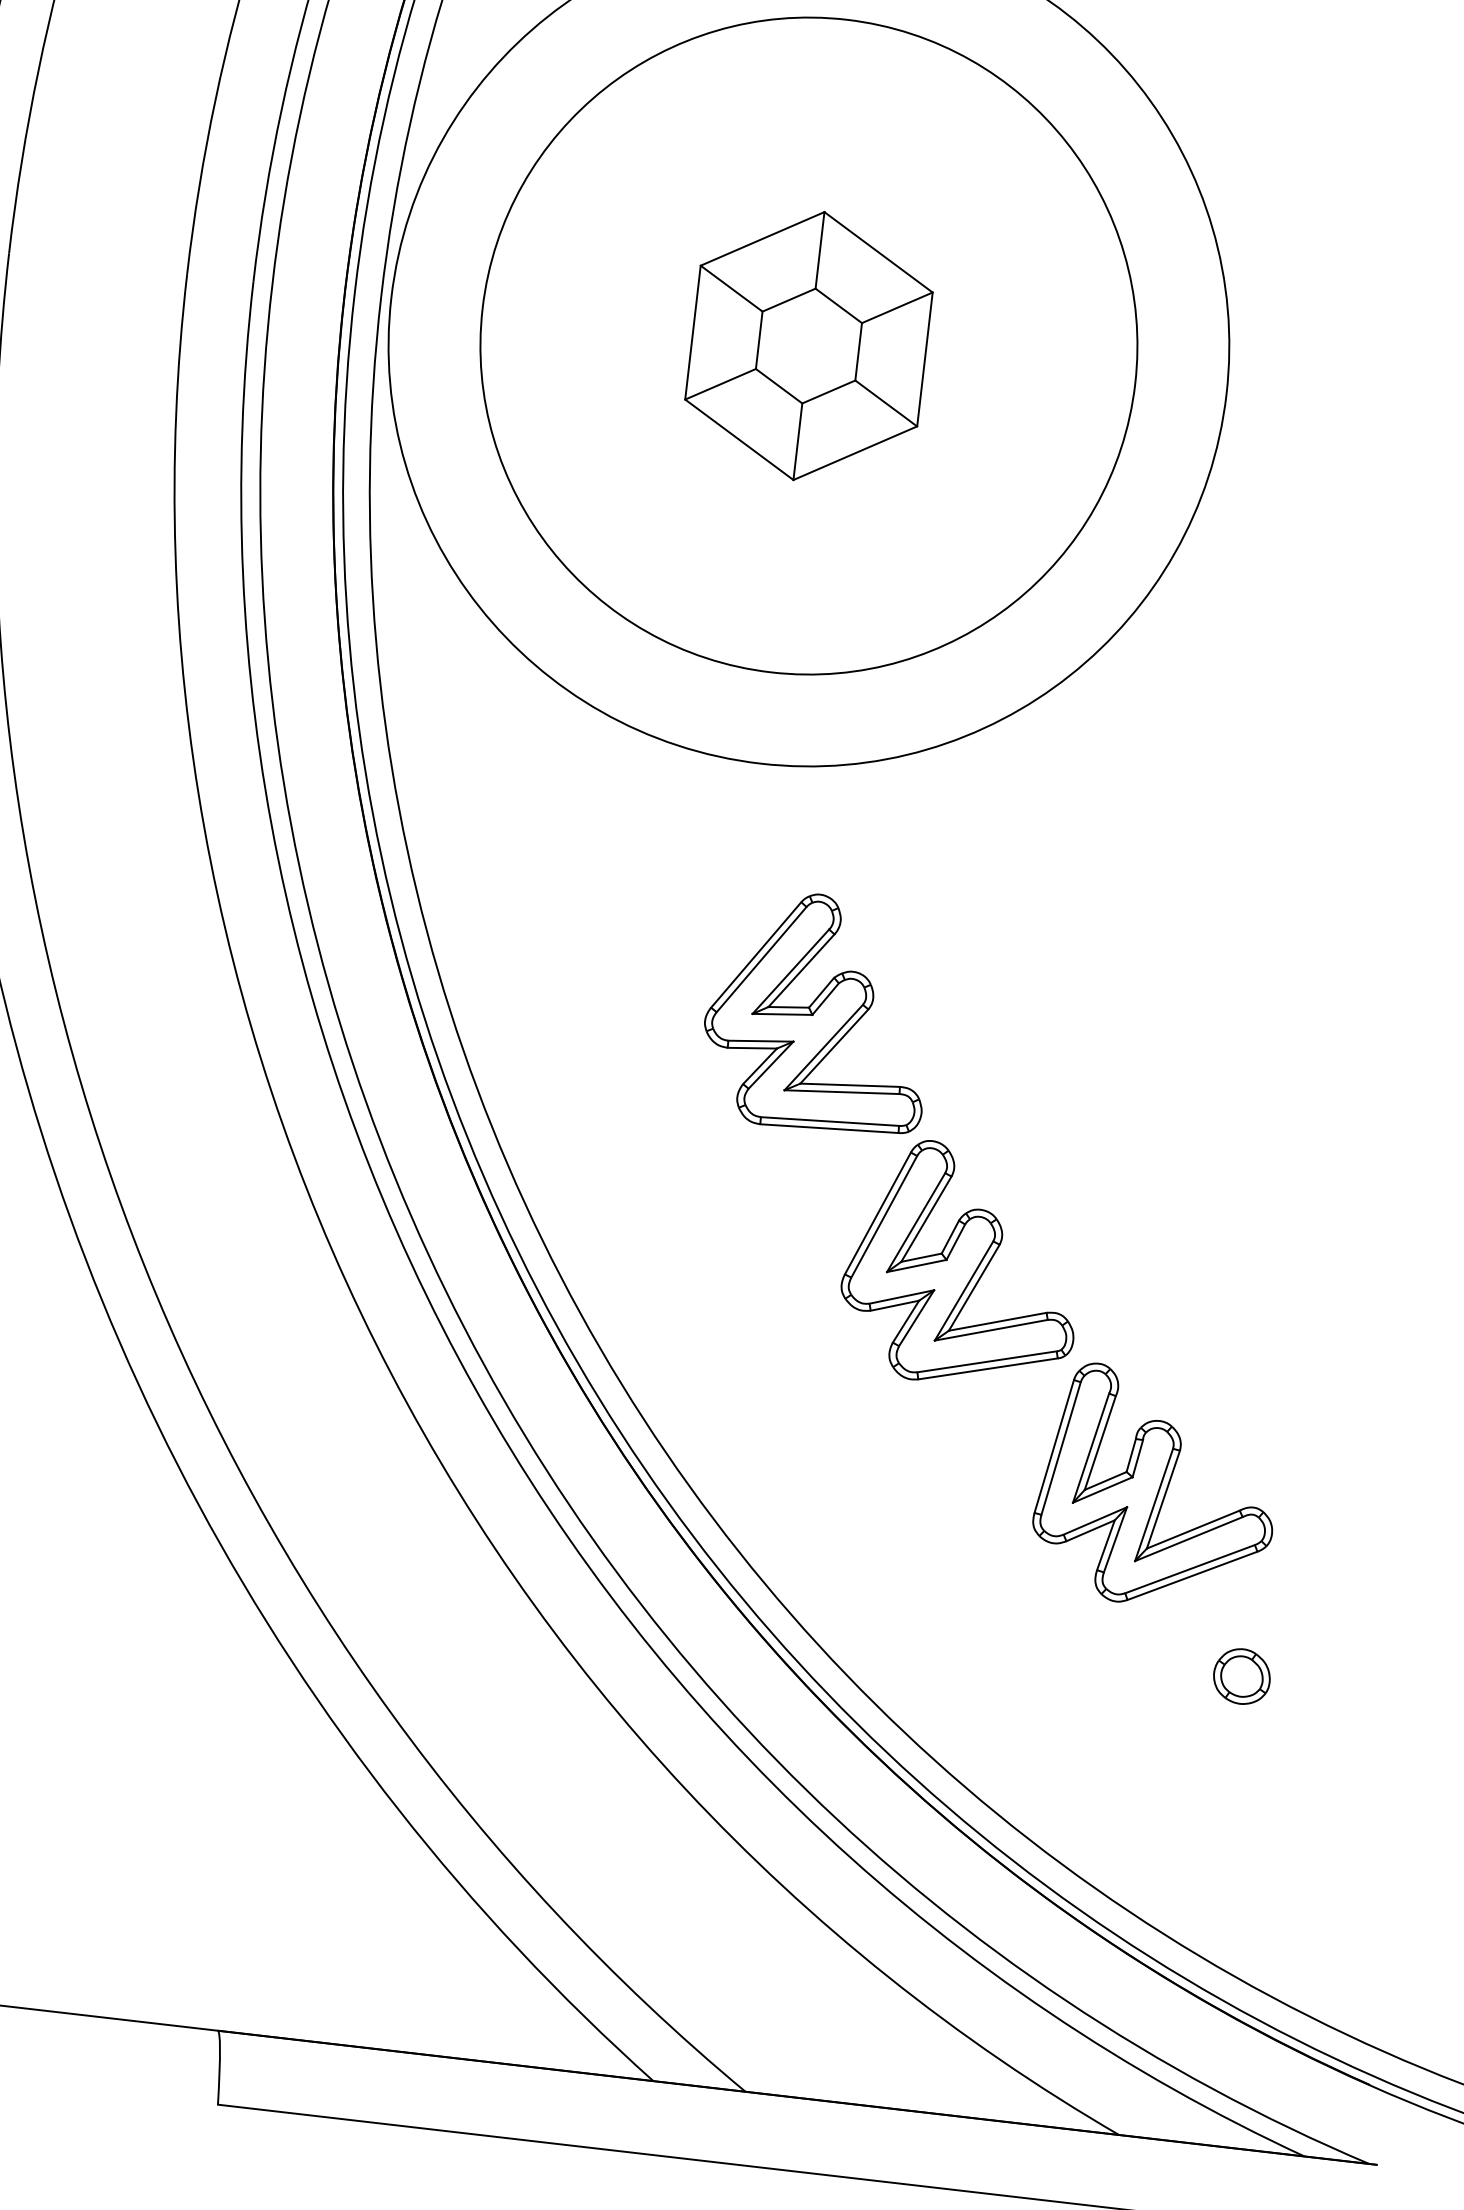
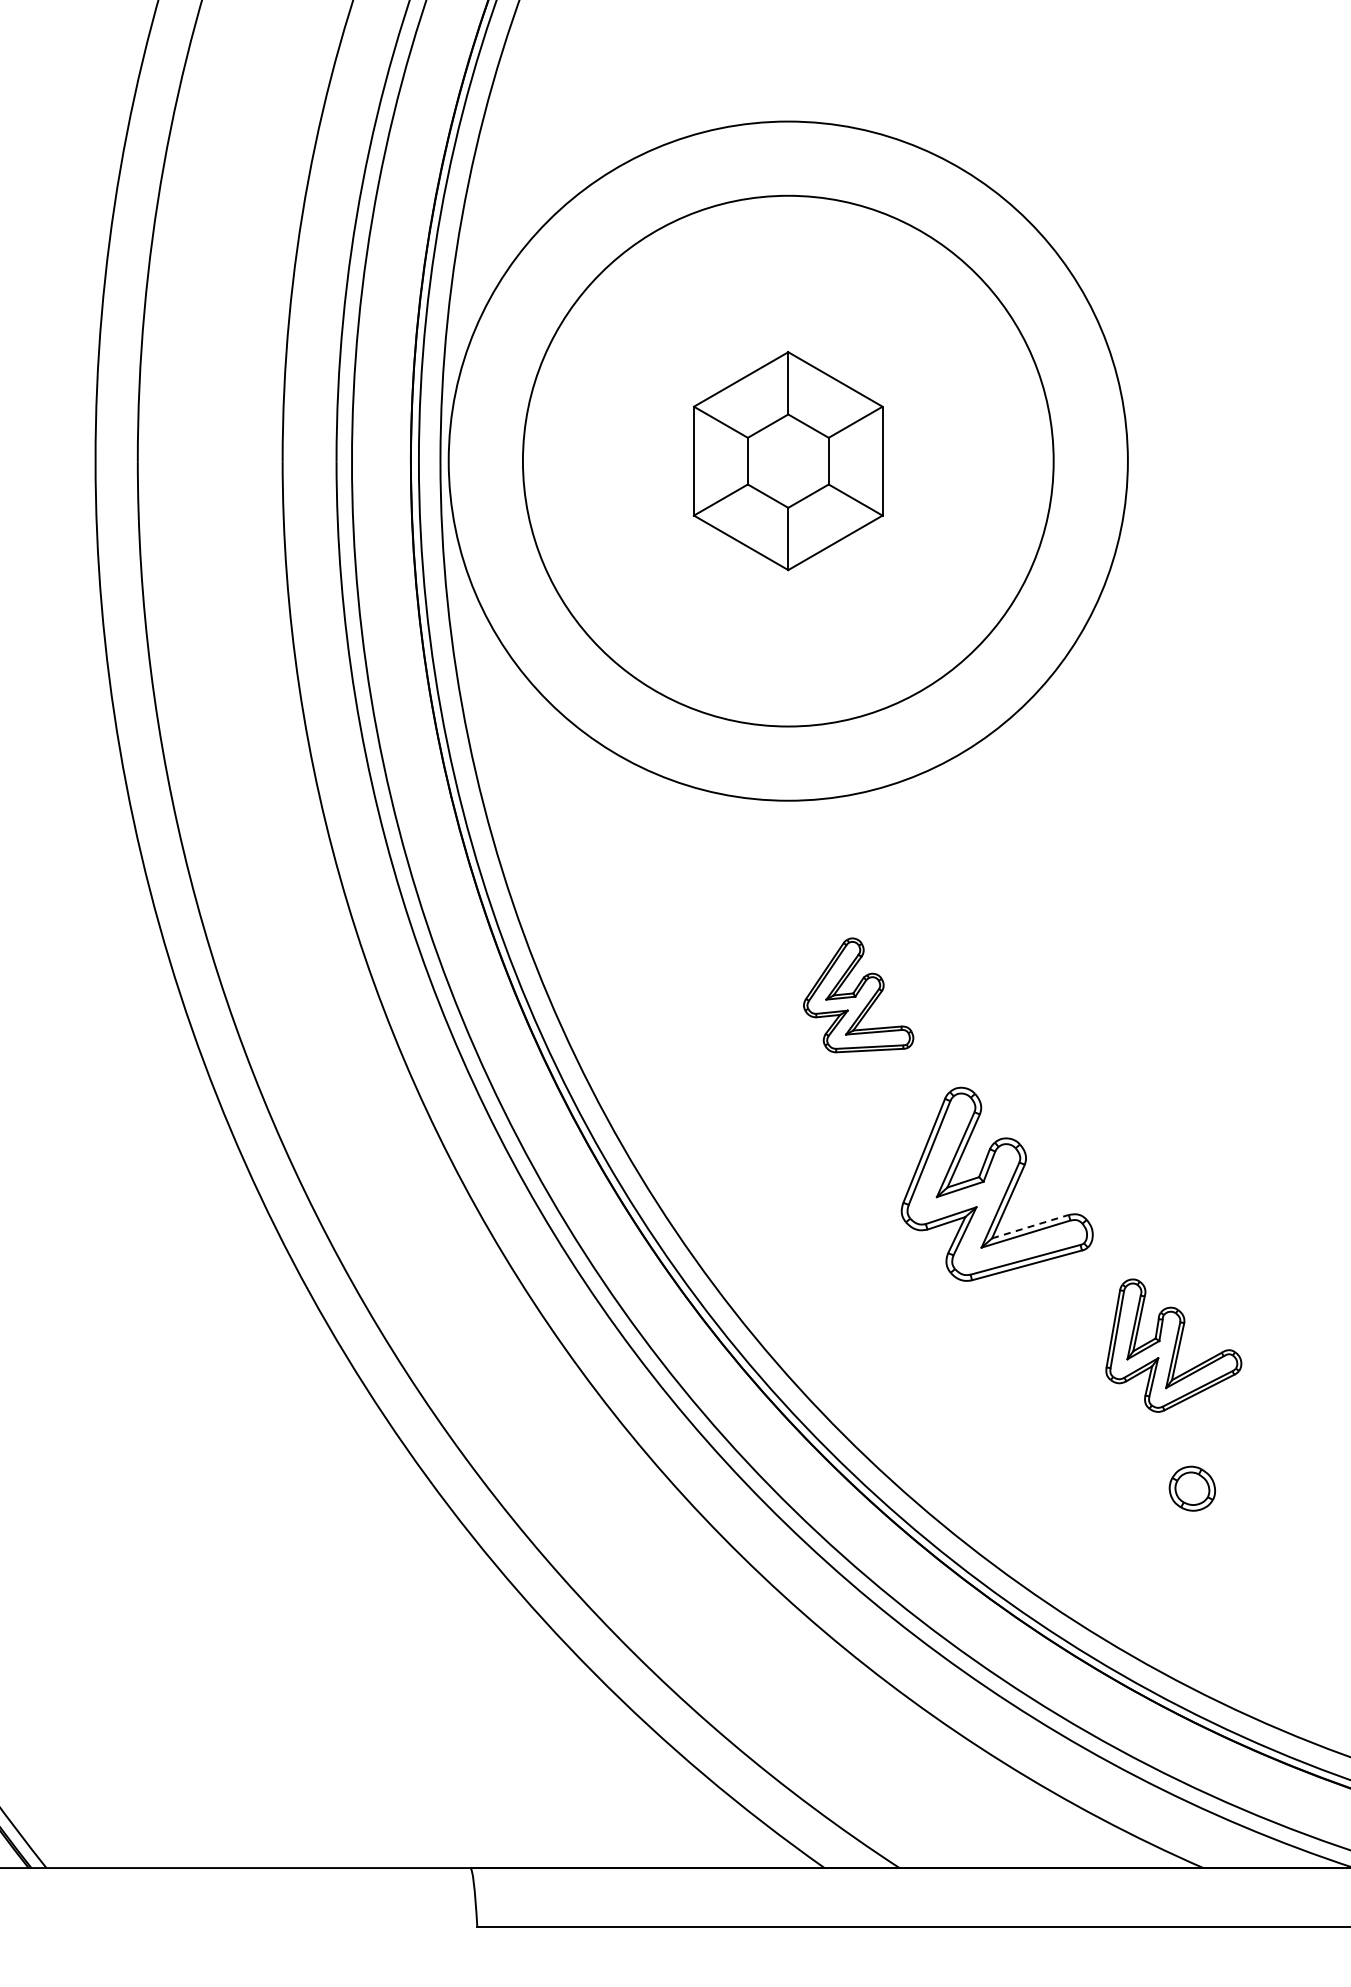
part: (819, 1013) -> (858, 995), size x0.6
line: (997, 1321) -> (1030, 1226), solid -> dashed
part: (1156, 1488) -> (1173, 1345), size x0.7
part: (1240, 1676) -> (1191, 1488), moved

